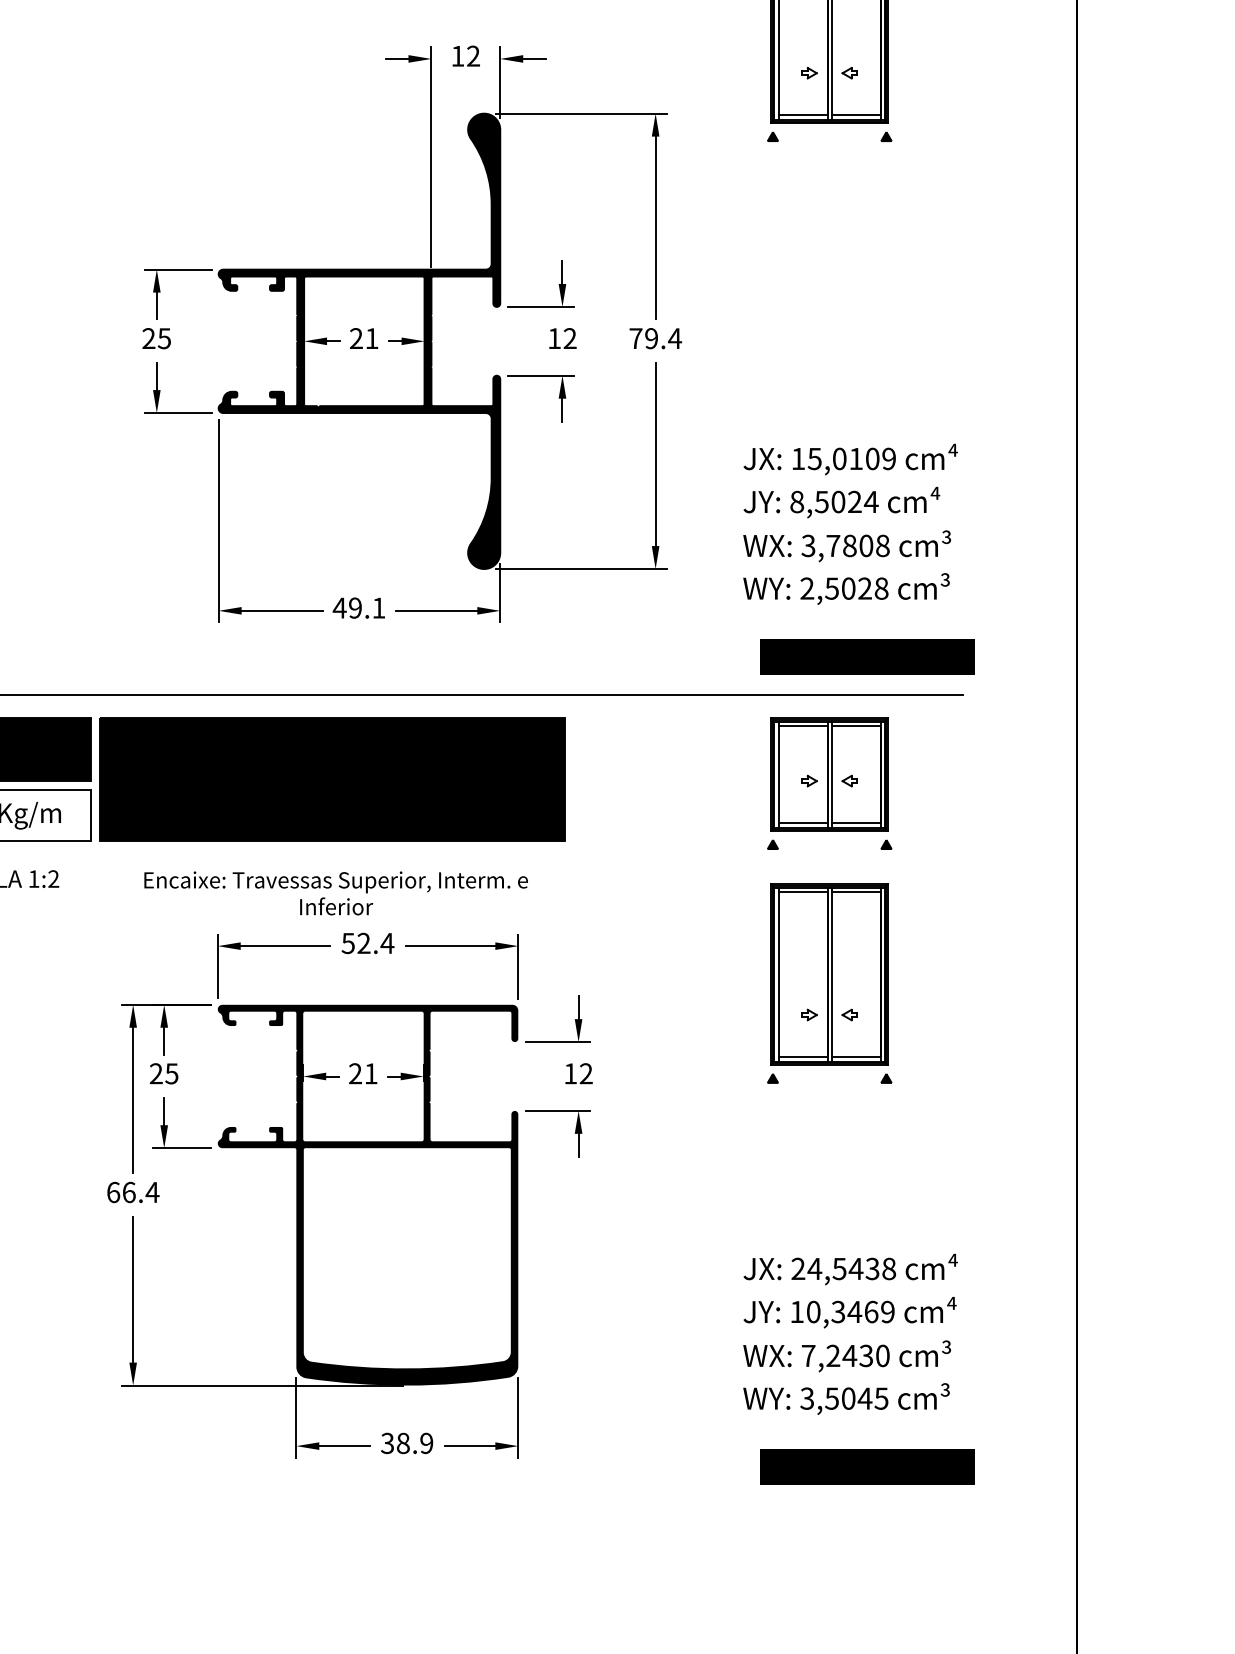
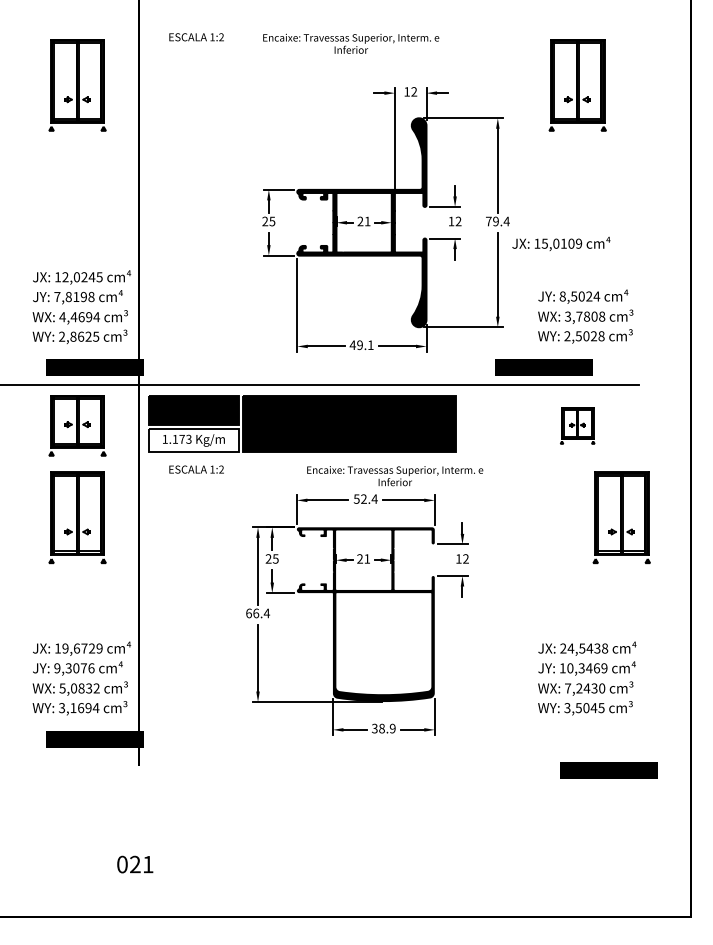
text: (850, 458) -> (561, 243), moved
text: (866, 656) -> (543, 367), moved
part: (829, 783) -> (577, 425), size x0.6
text: (336, 894) -> (395, 476), moved
part: (829, 983) -> (621, 517), moved
text: (866, 1467) -> (608, 770), moved

